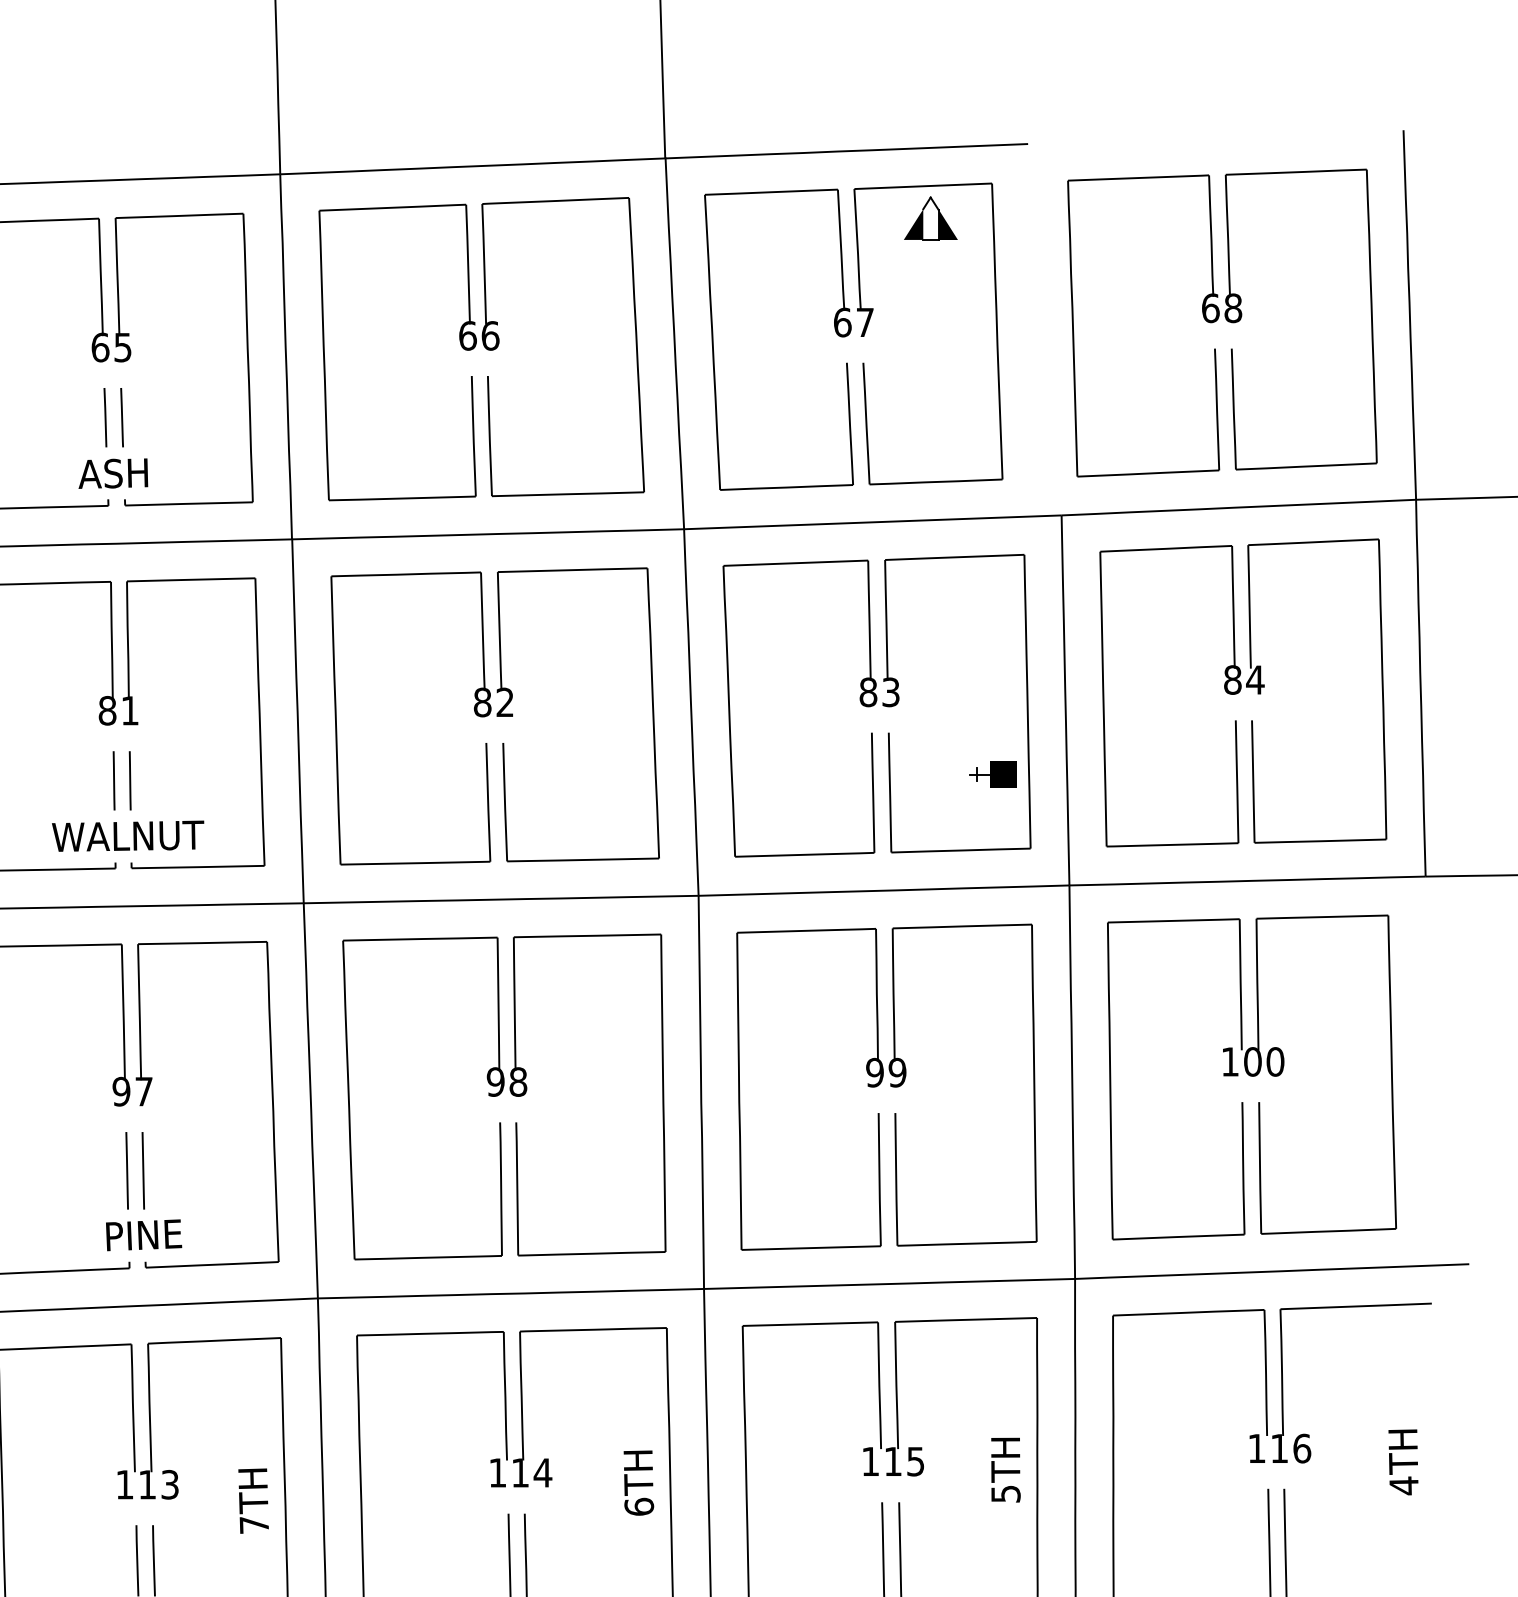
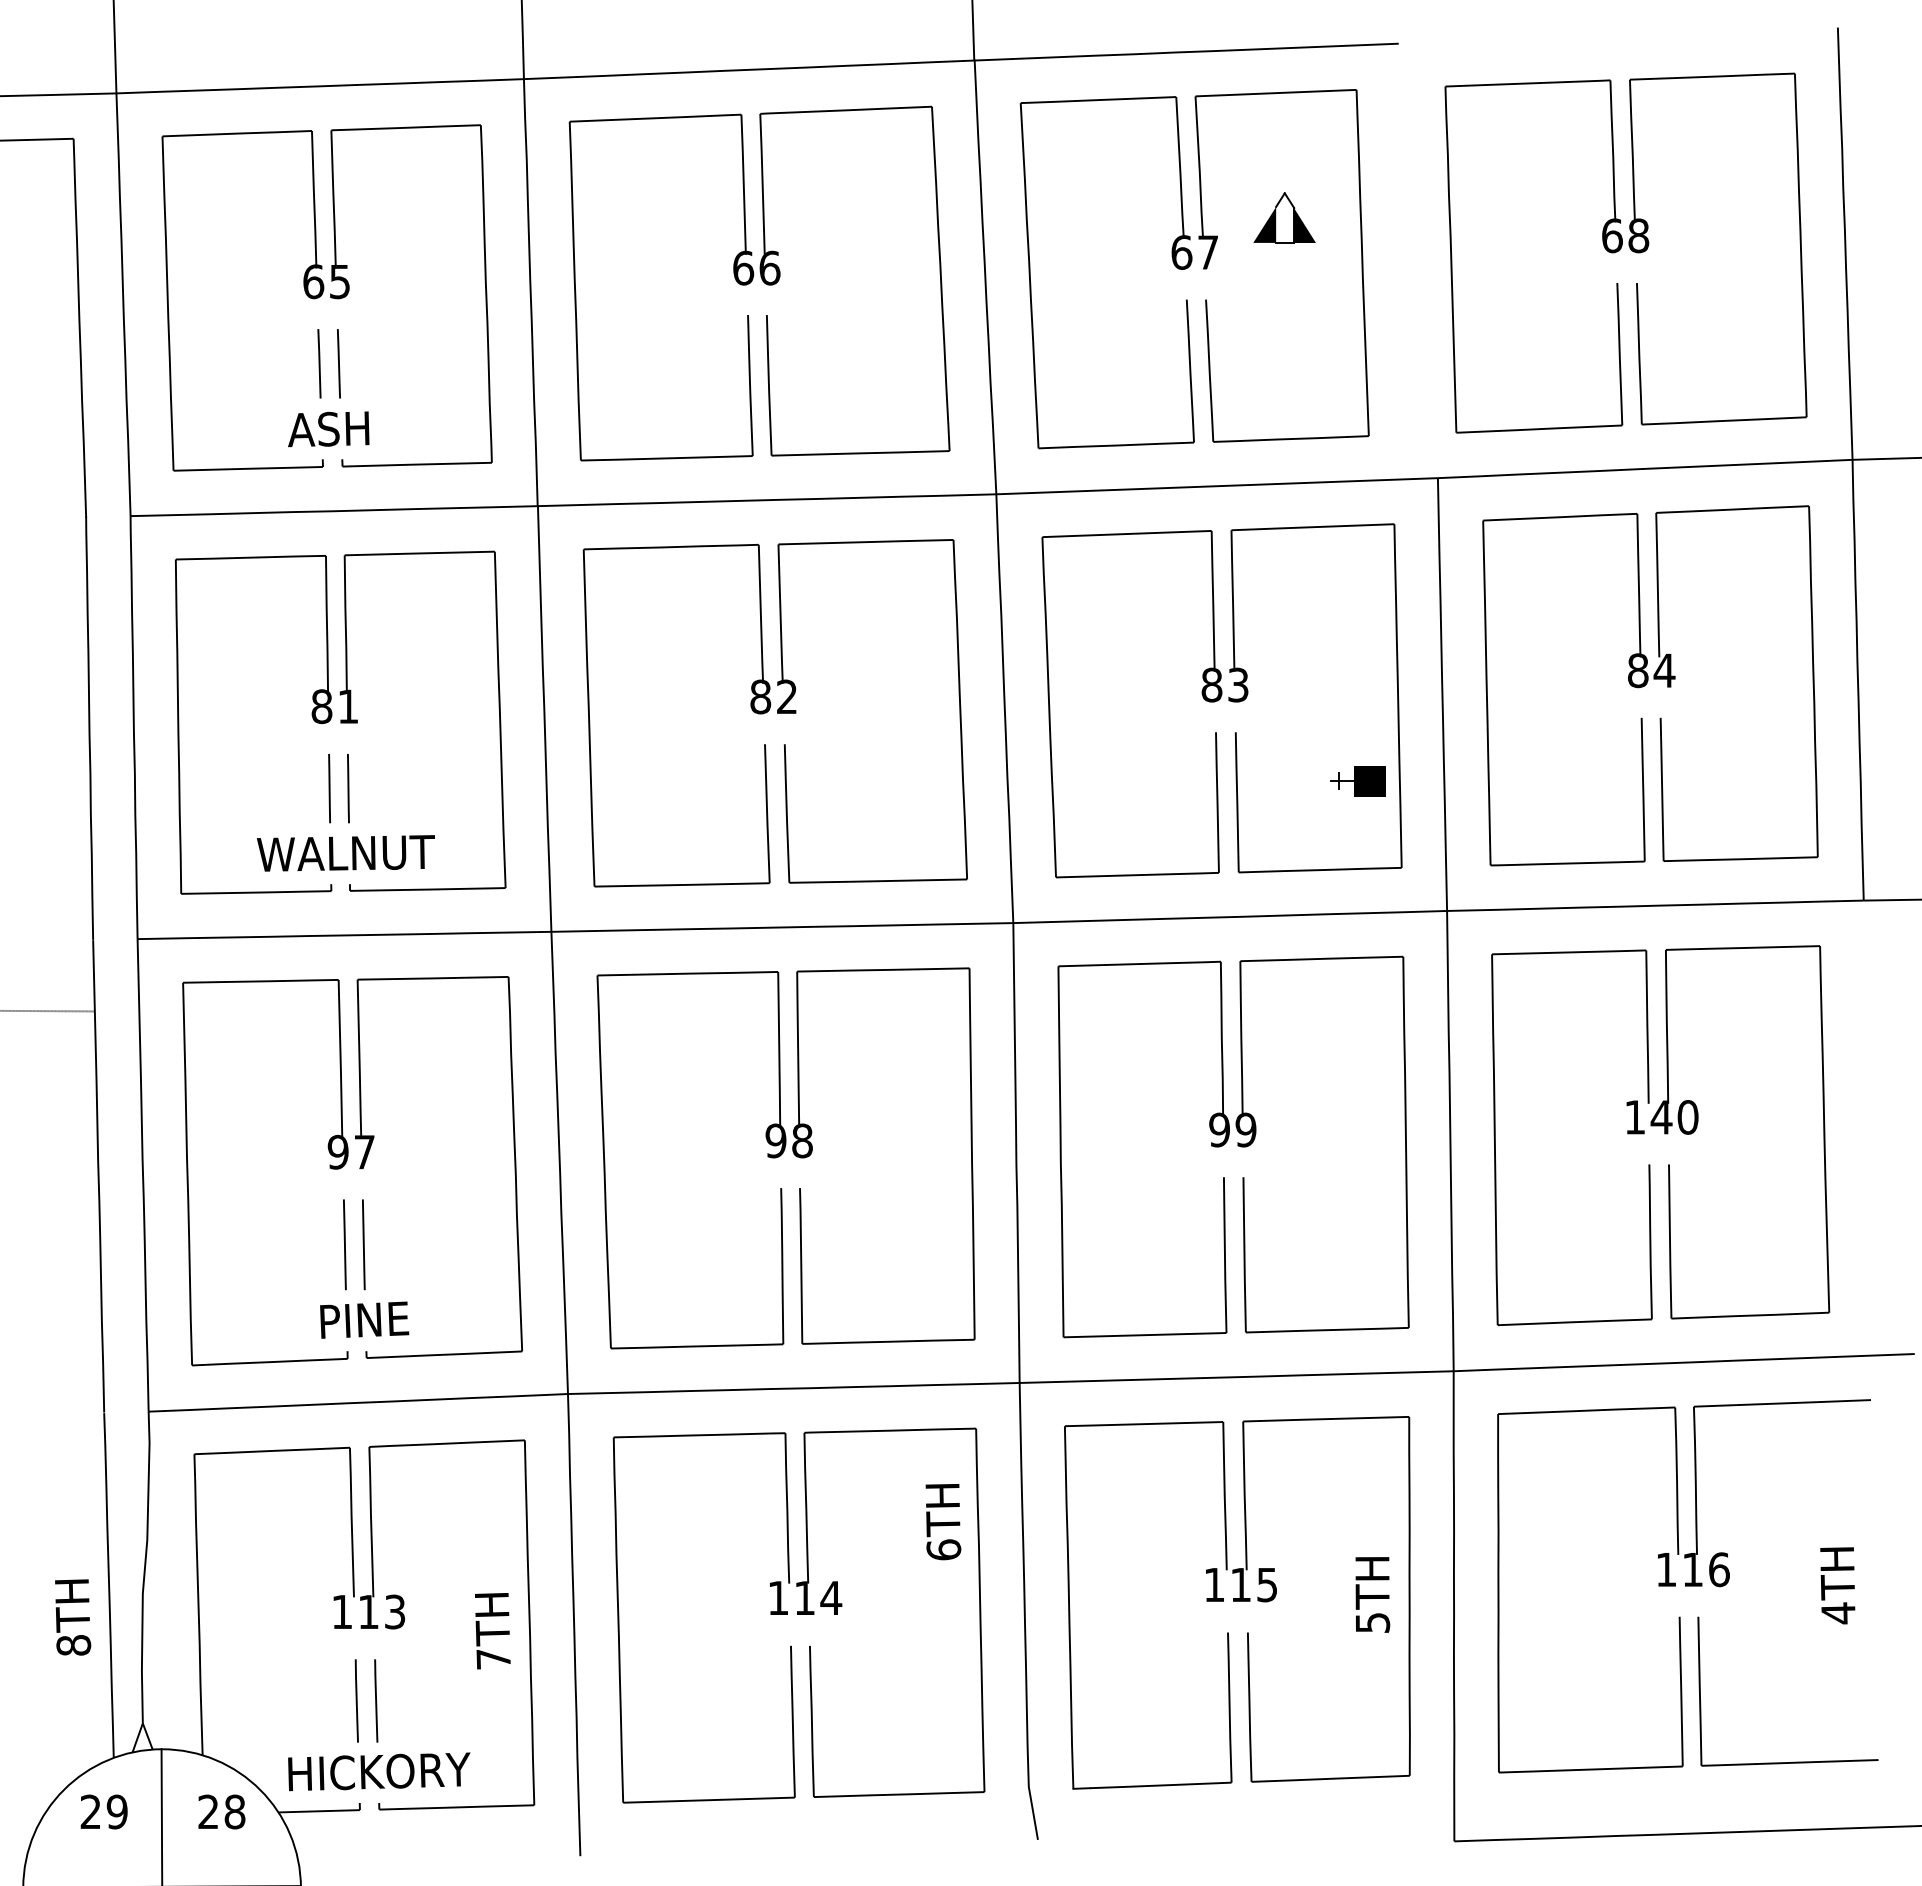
part: (930, 218) -> (1284, 217), moved
text: (1252, 1062) -> (1661, 1117), 100 -> 140
text: (638, 1483) -> (943, 1522), moved

